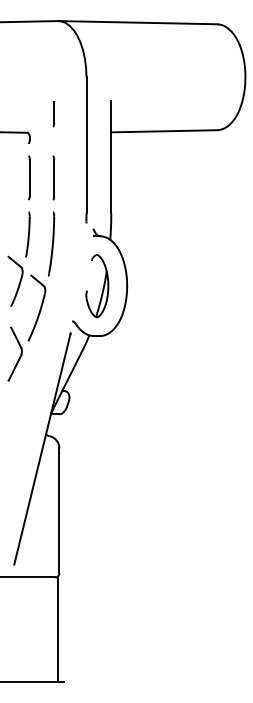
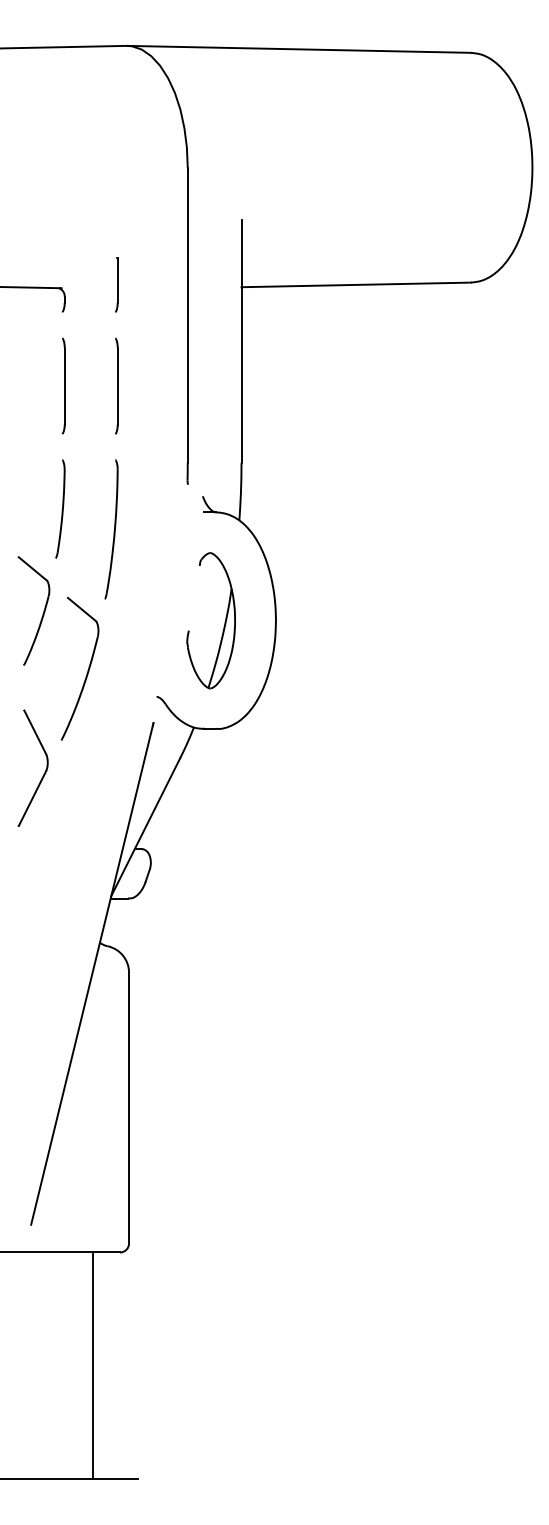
part: (53, 114) -> (116, 285), moved
line: (57, 629) -> (92, 1365), moved

